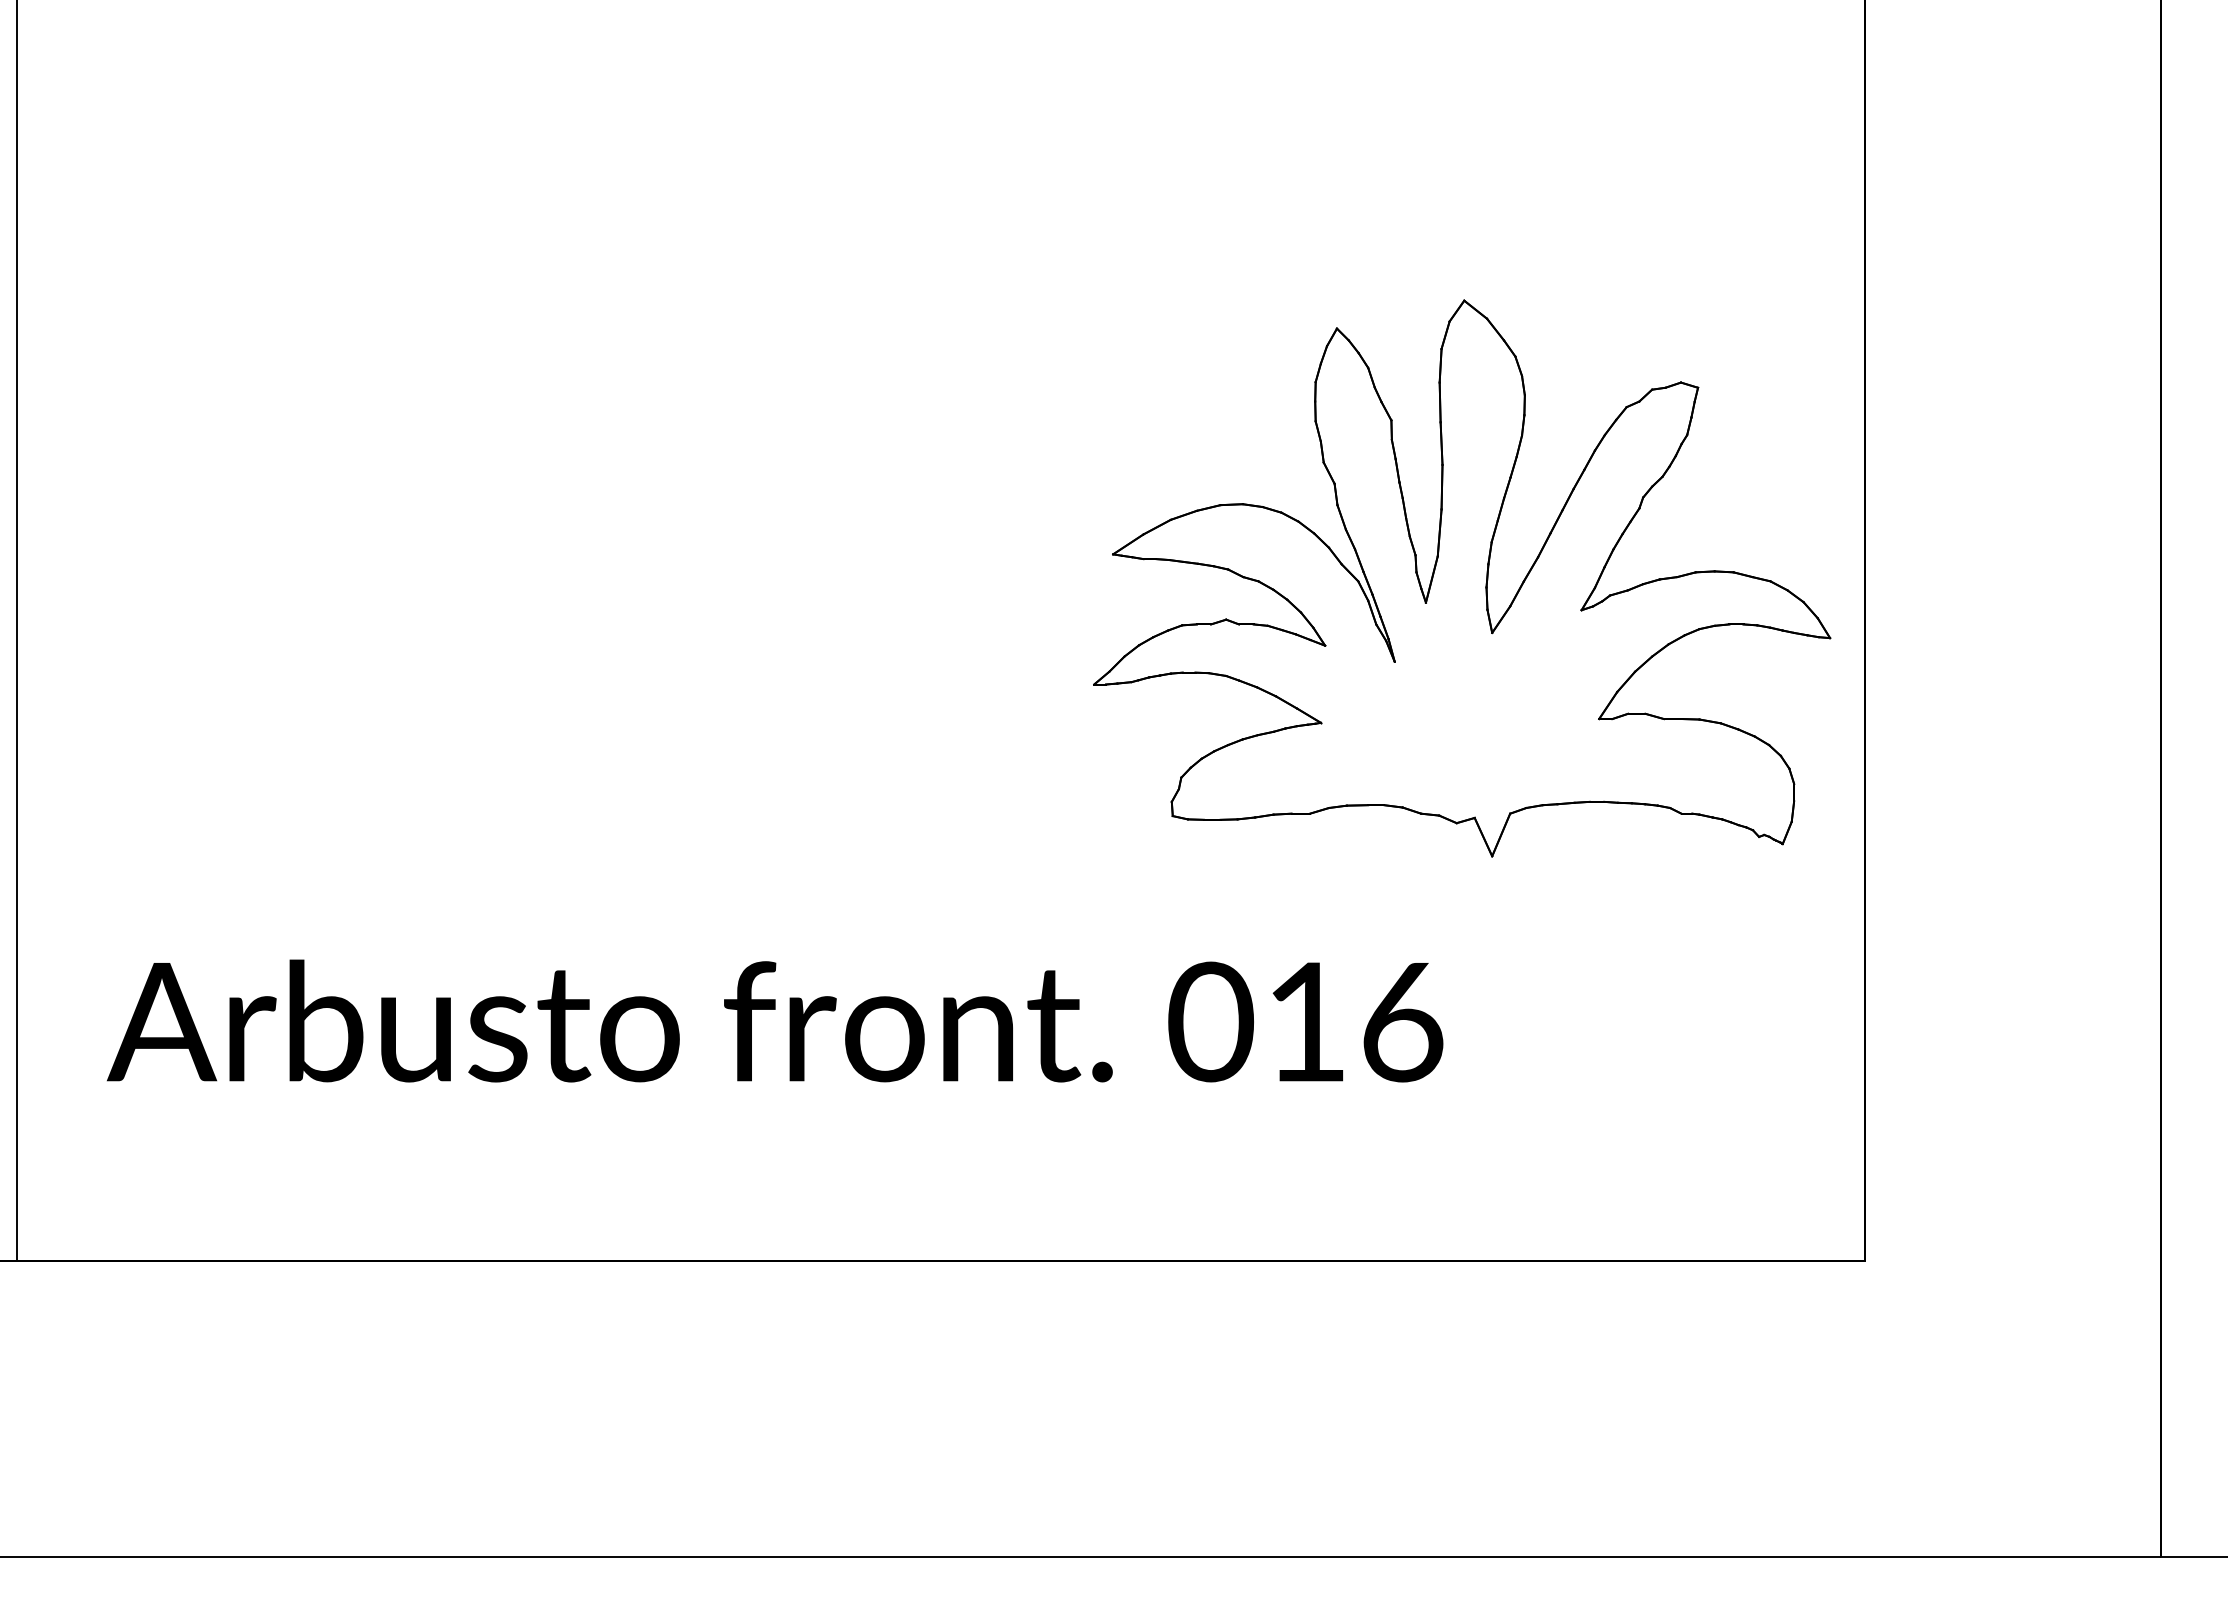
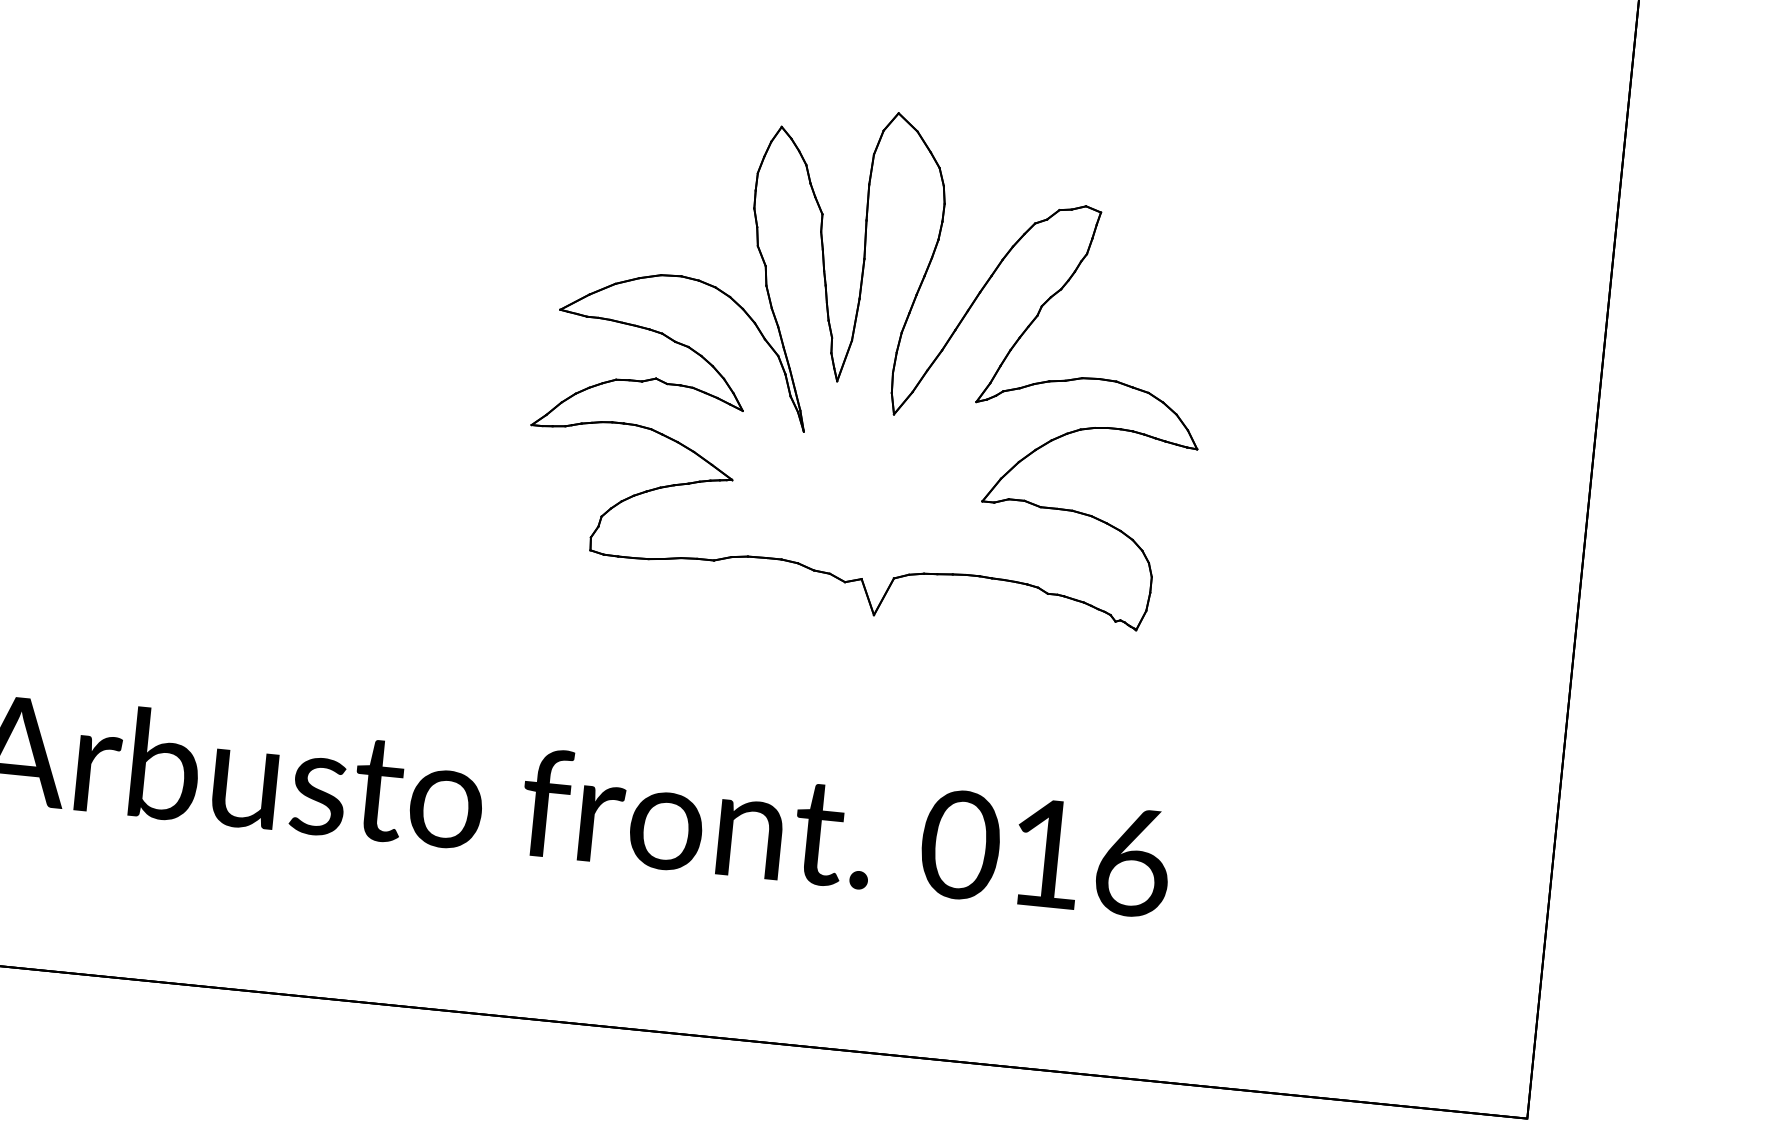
part: (1462, 578) -> (872, 362), moved

